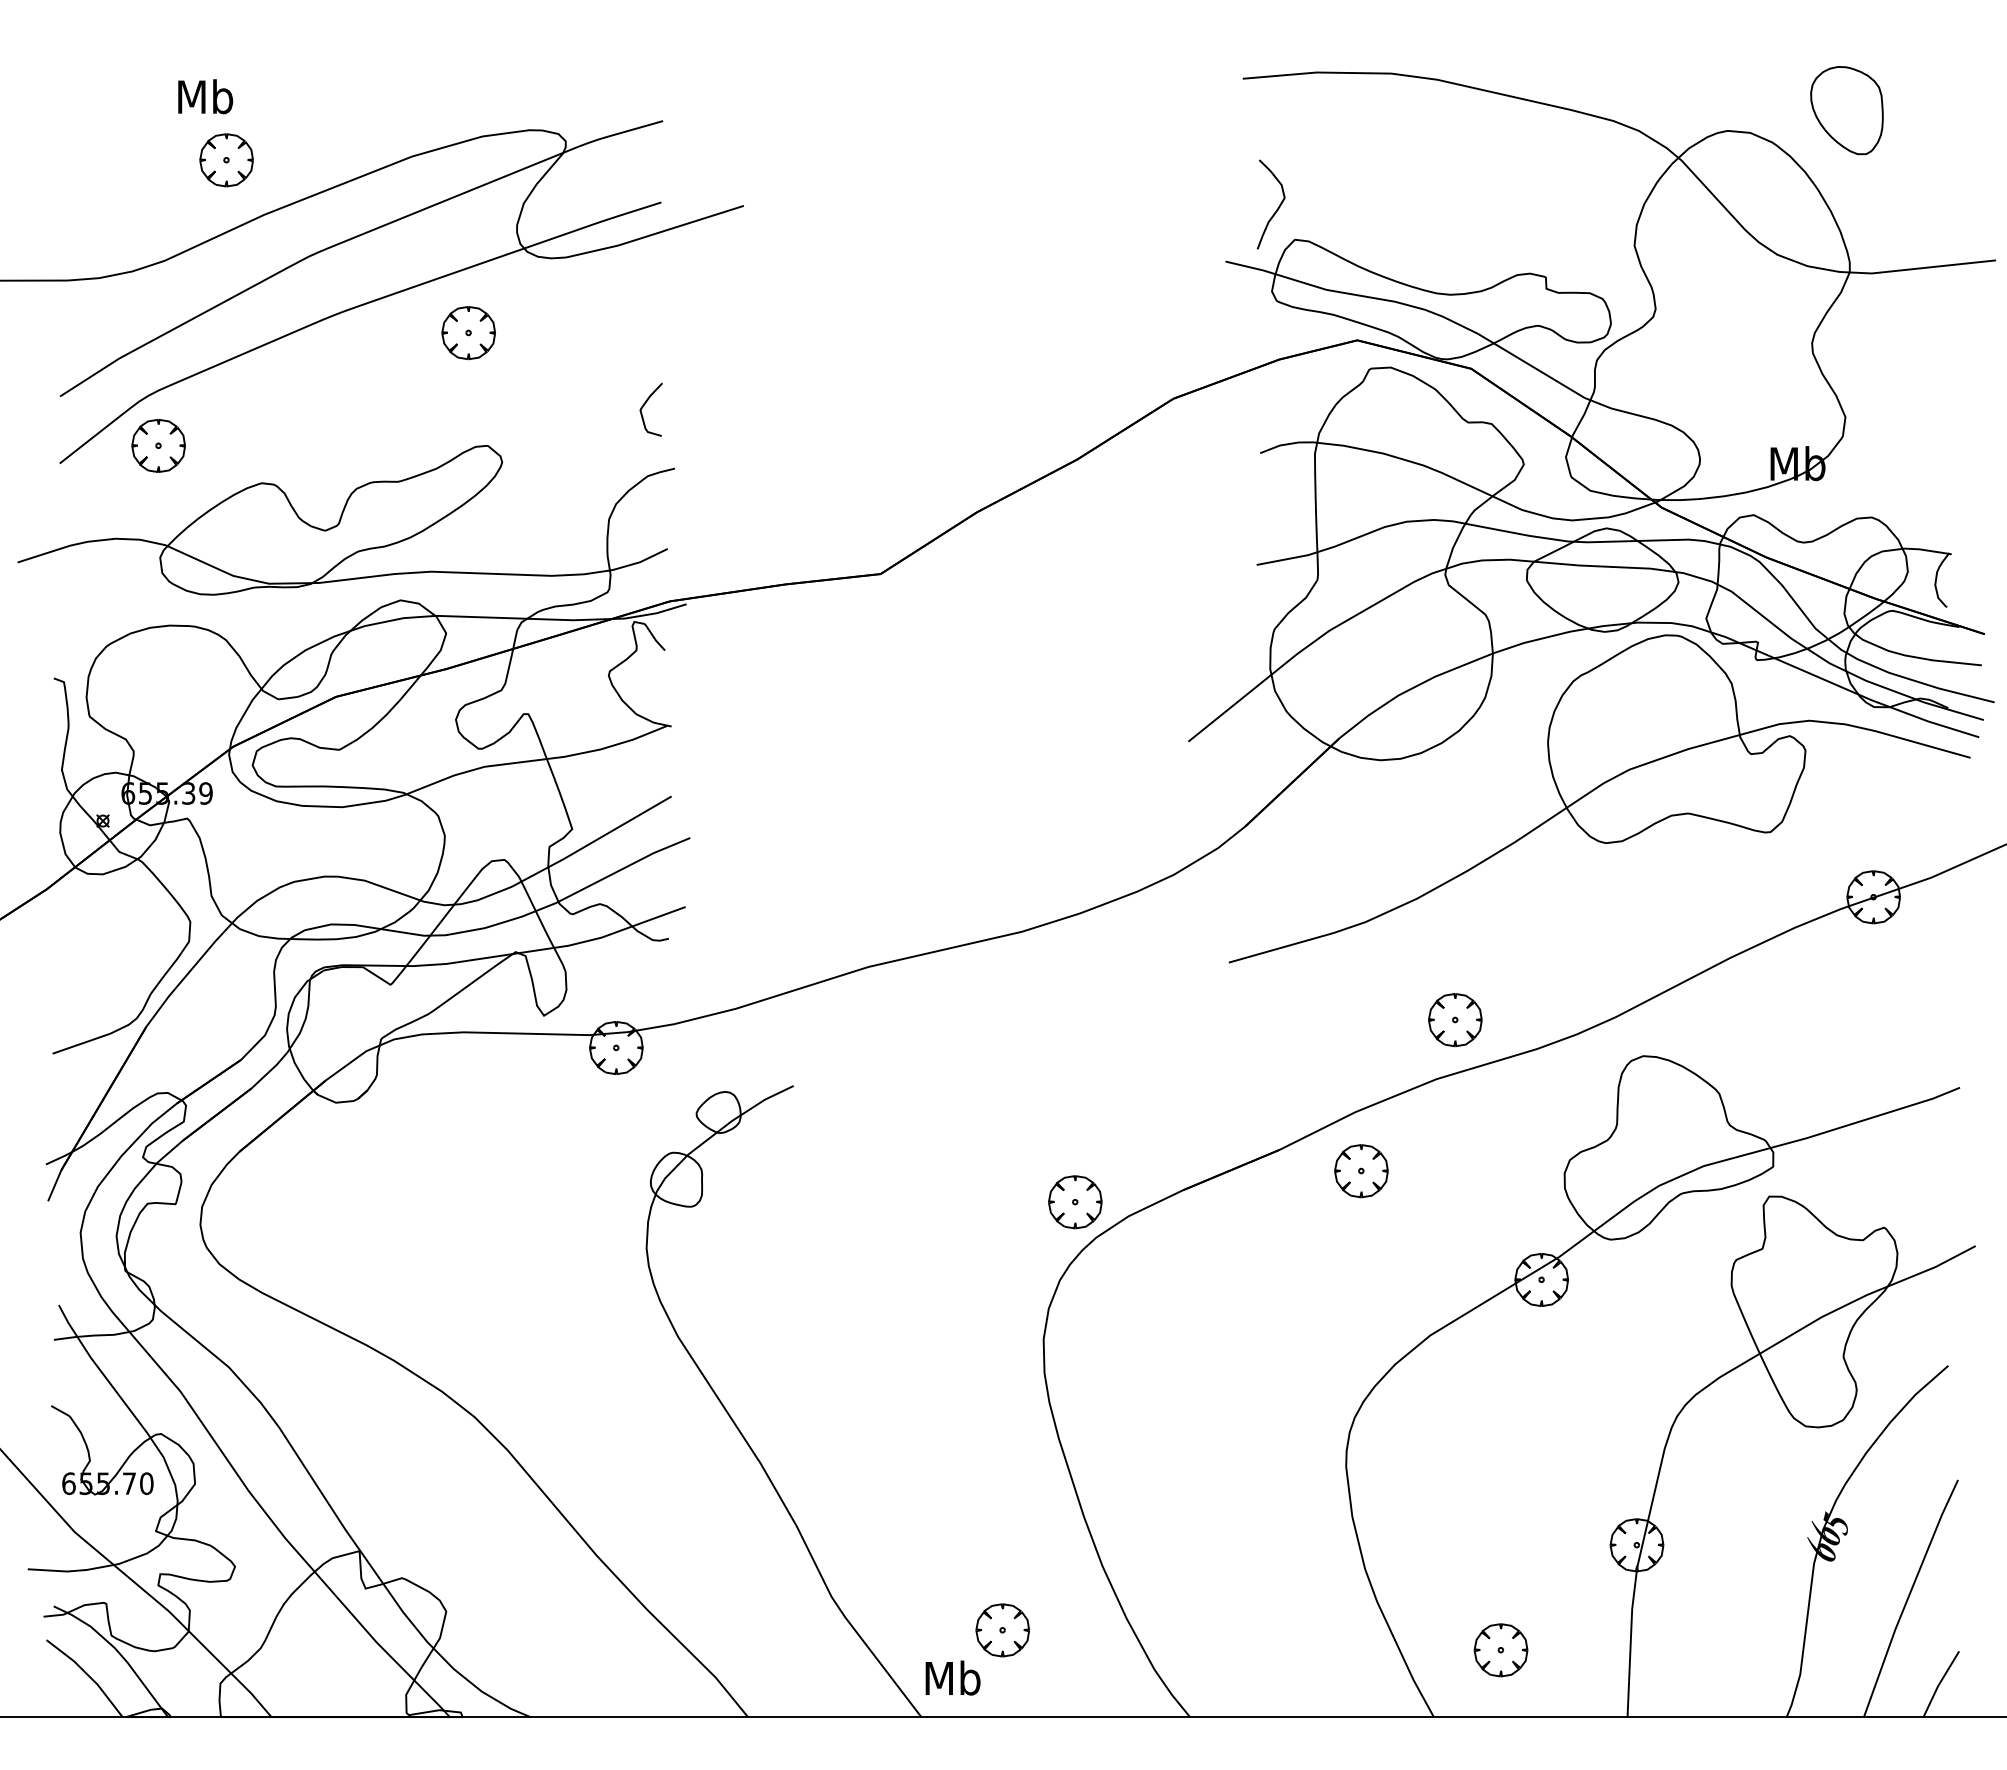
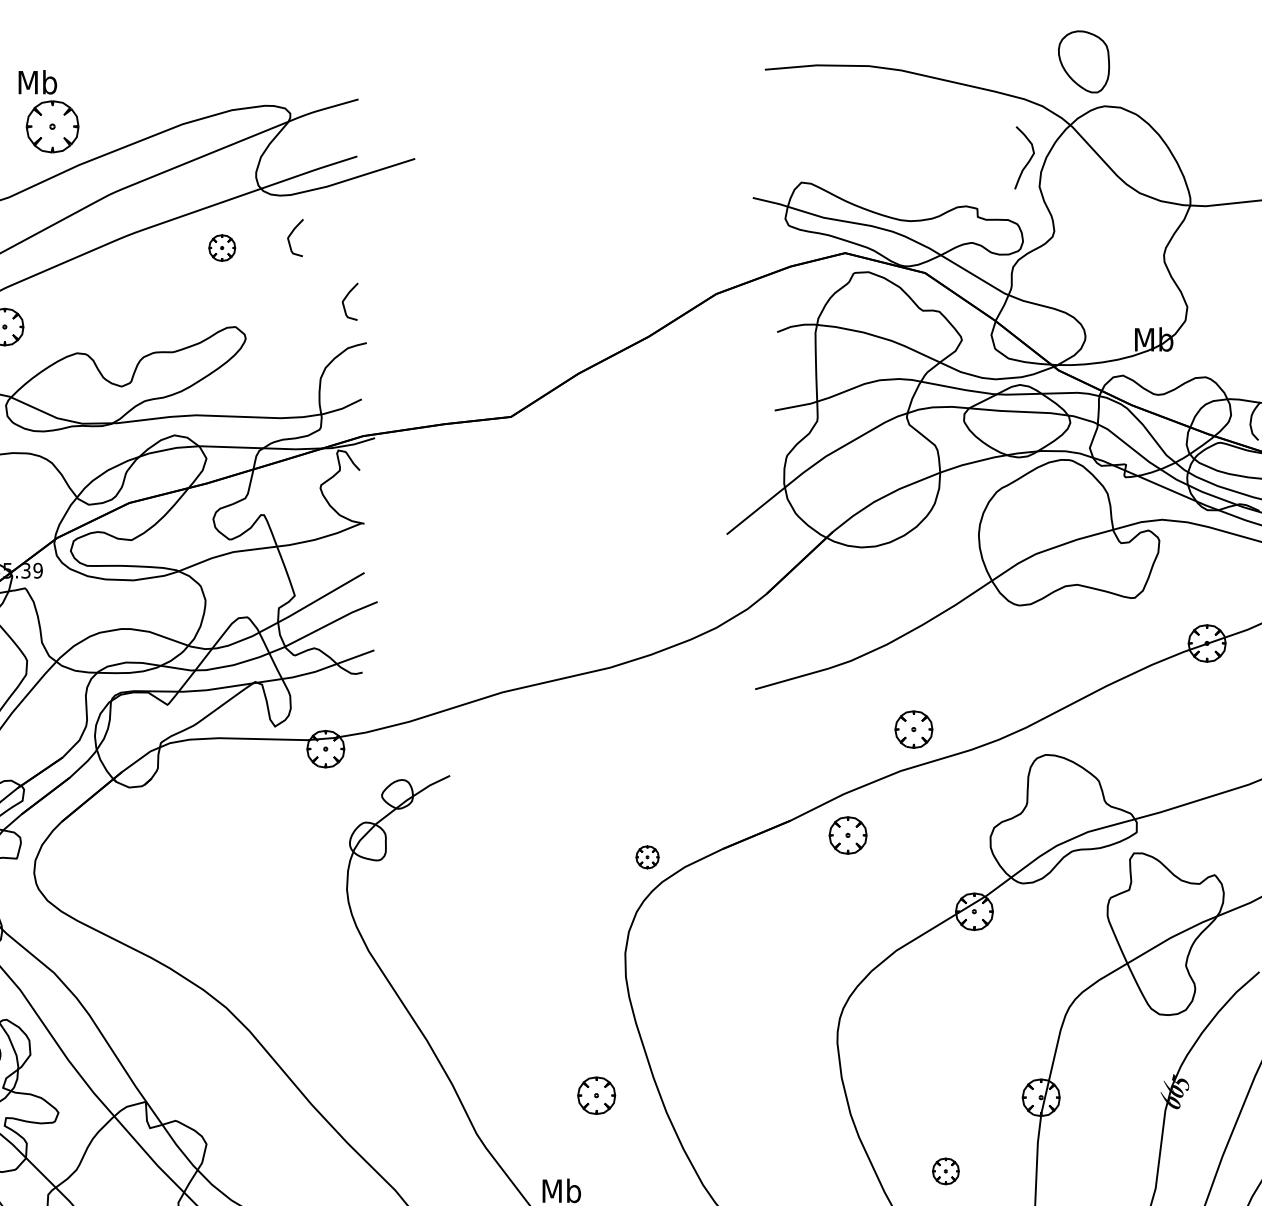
part: (1846, 110) -> (1083, 61), moved
part: (226, 160) -> (52, 127), size x1.4
curve: (1276, 209) -> (1028, 161), moved
curve: (567, 313) -> (291, 234), added
part: (468, 333) -> (222, 248), size x0.7
part: (1075, 1202) -> (647, 857), size x0.6
part: (1002, 1630) -> (596, 1095), moved
part: (1500, 1650) -> (945, 1171), size x0.7

